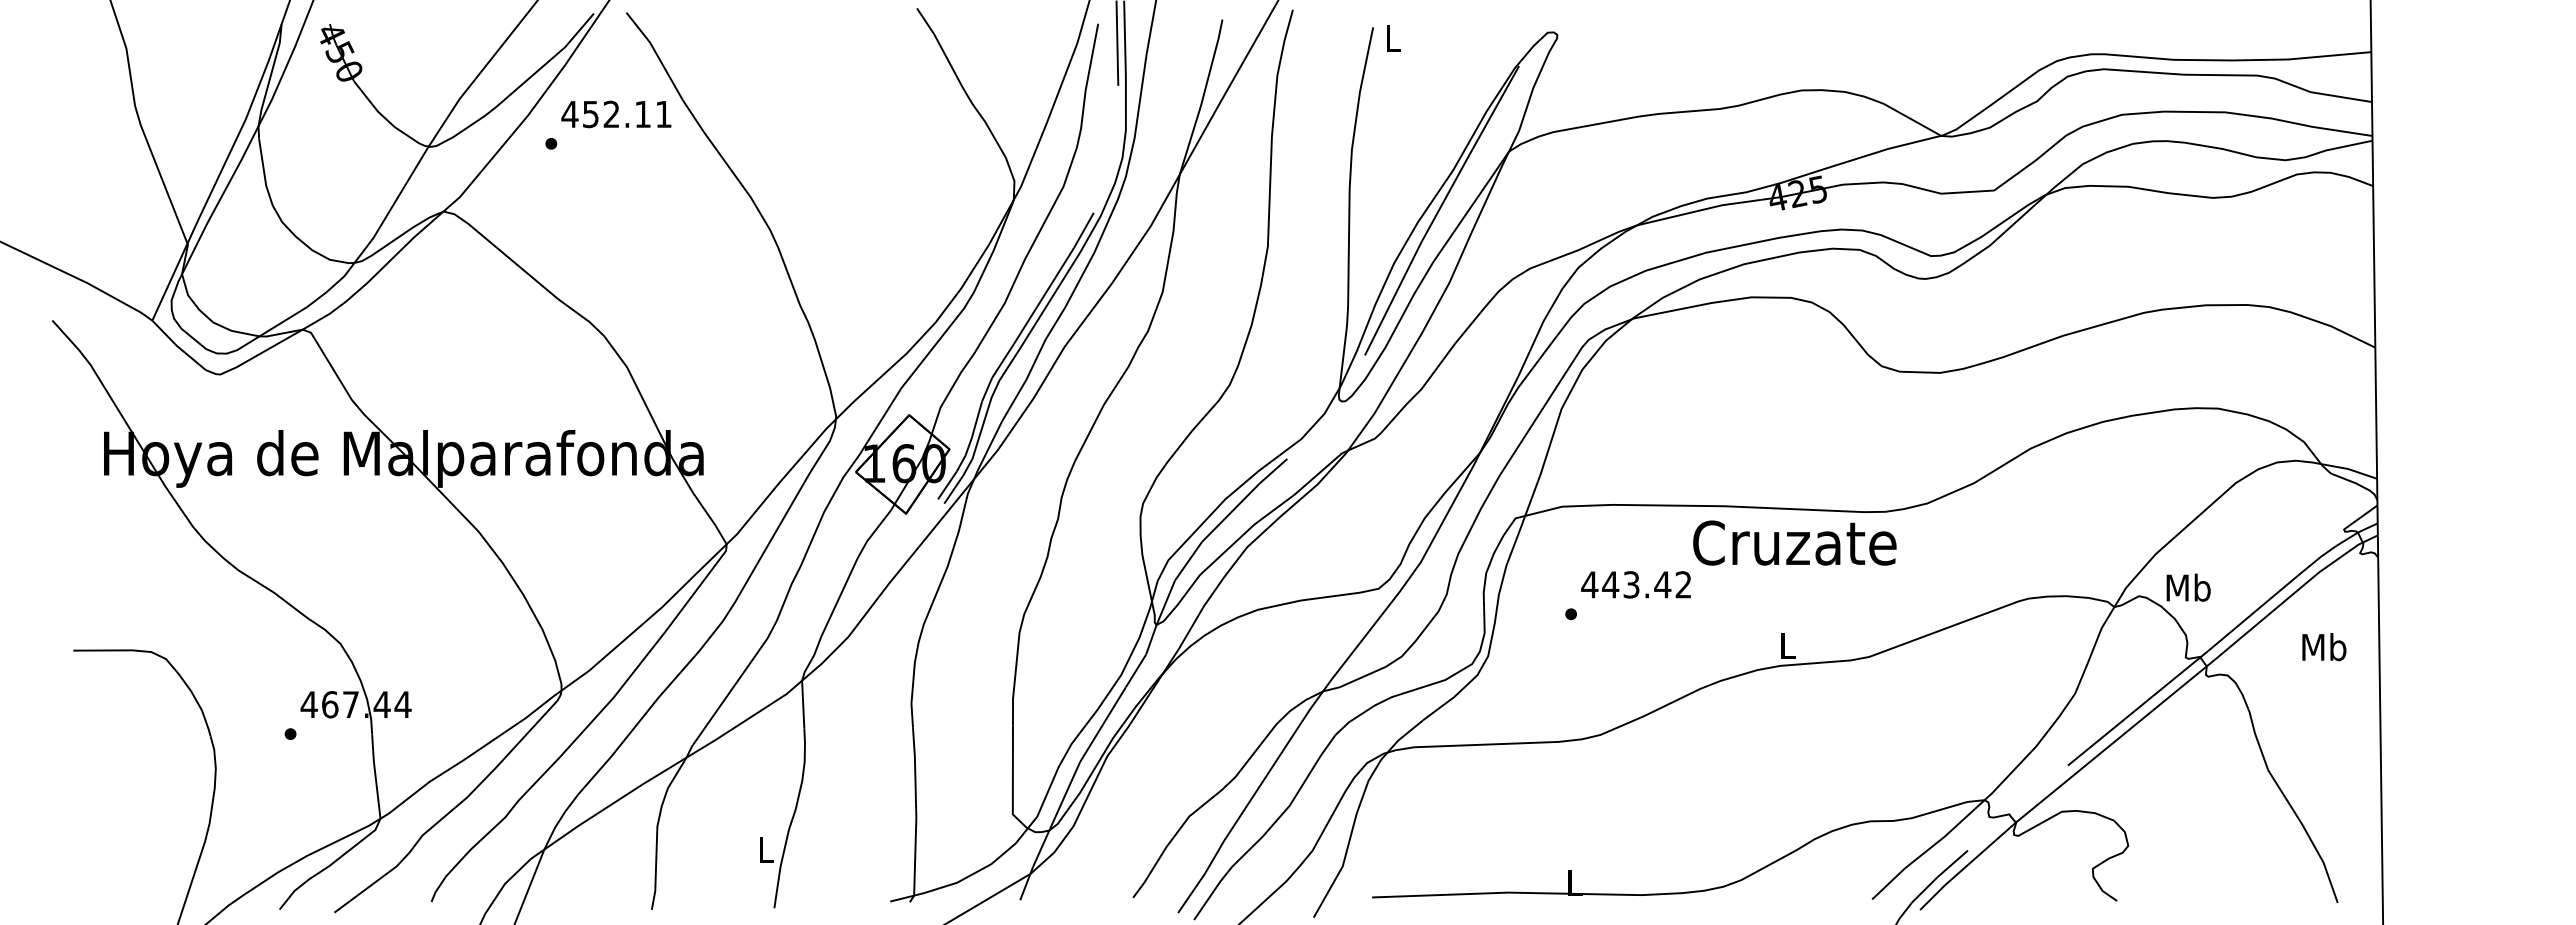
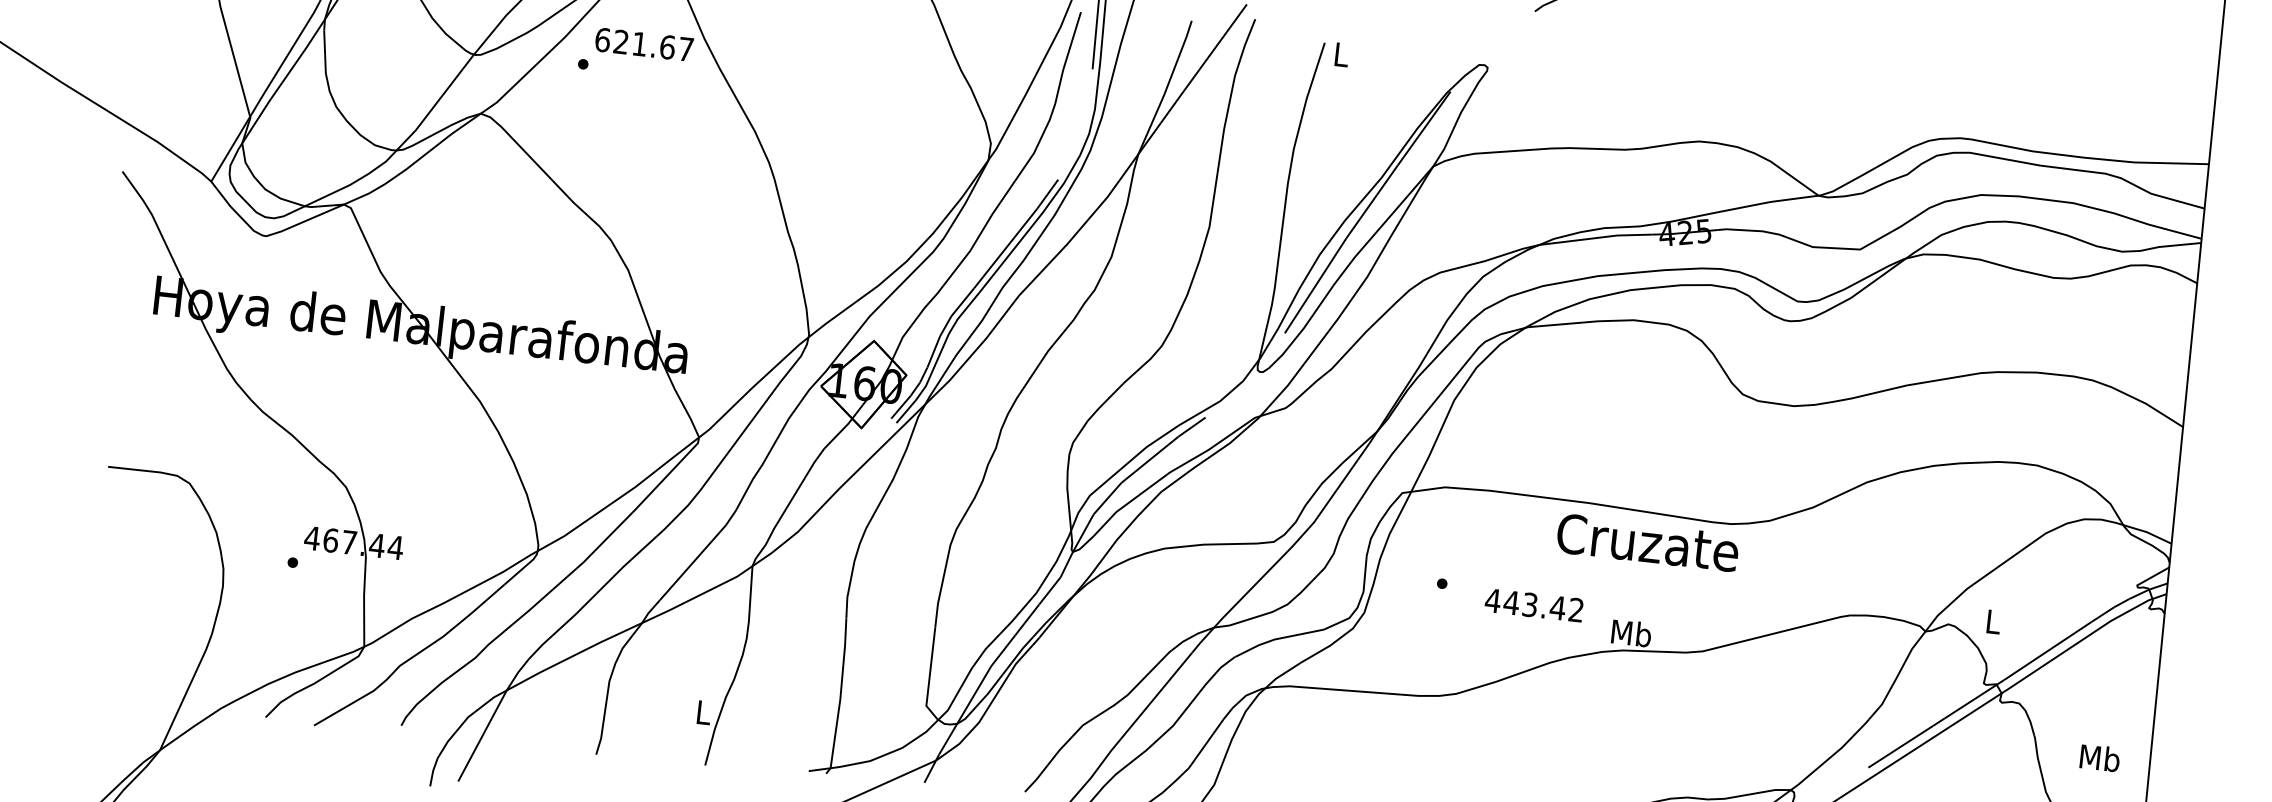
text: (616, 114) -> (644, 44), 452.11 -> 621.67
text: (1635, 584) -> (1533, 605), moved
text: (2188, 587) -> (1993, 621), Mb -> L
text: (1787, 645) -> (1631, 633), L -> Mb
text: (2324, 647) -> (2100, 758), moved

